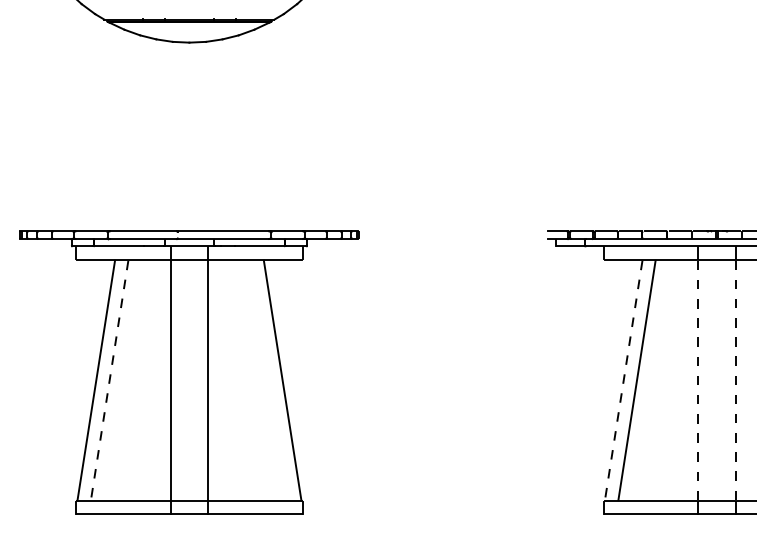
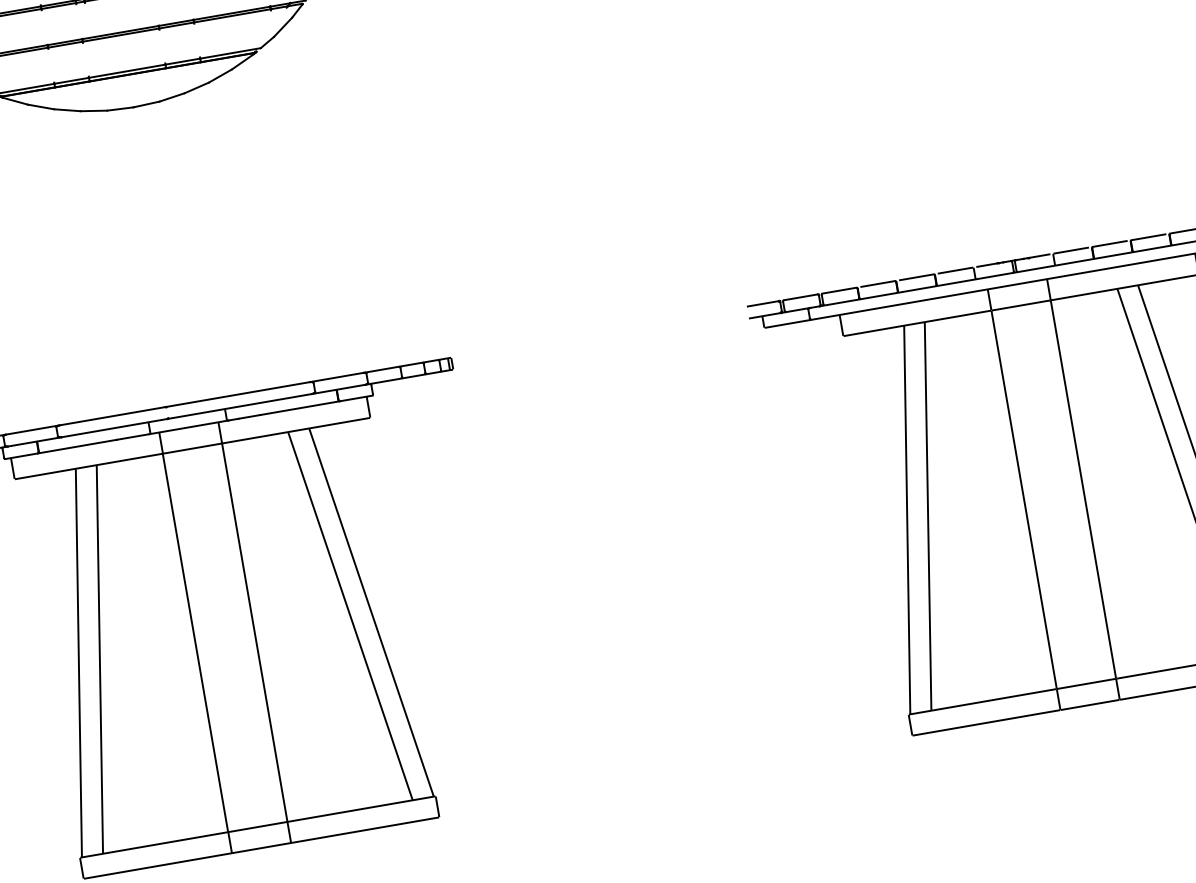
line: (109, 380) -> (99, 659), dashed -> solid
line: (268, 380) -> (349, 616), added
line: (623, 380) -> (906, 520), dashed -> solid
line: (698, 380) -> (1024, 499), dashed -> solid
line: (735, 380) -> (1082, 489), dashed -> solid

